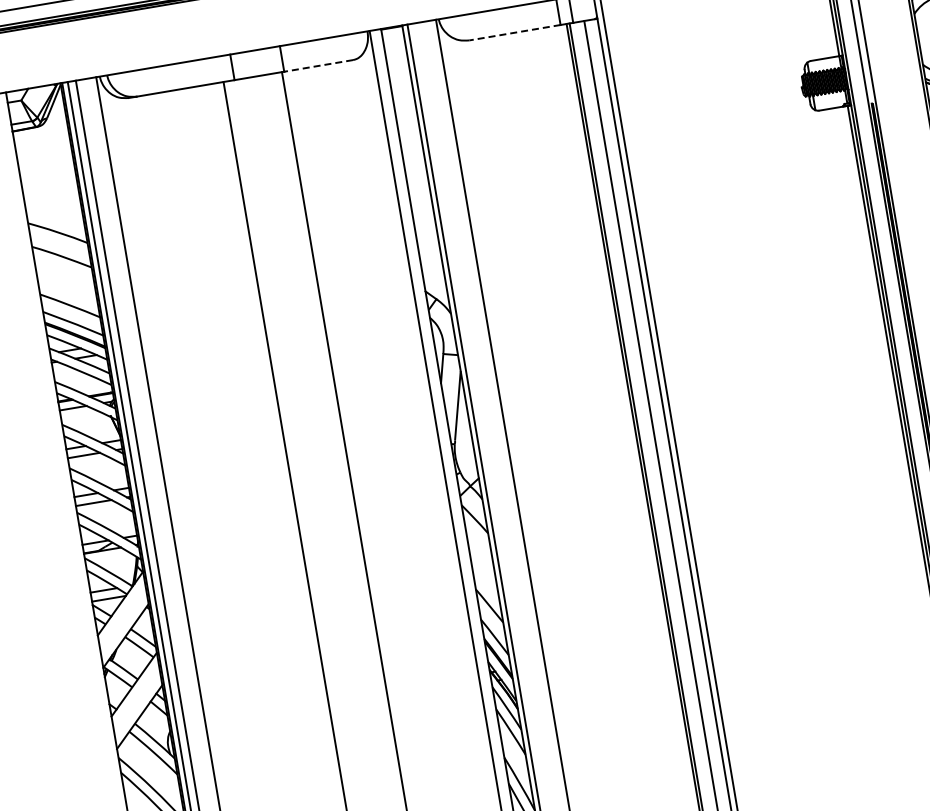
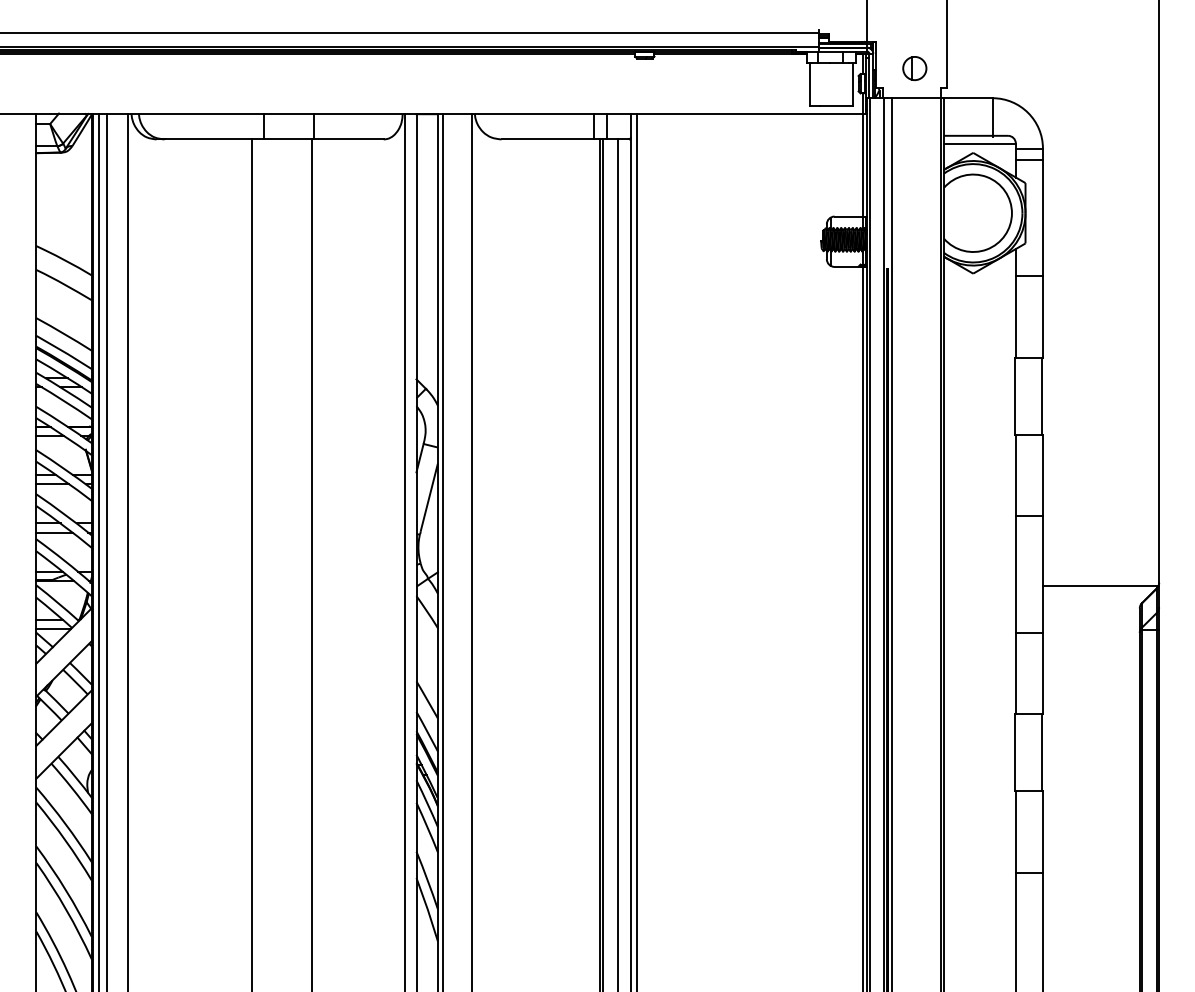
line: (514, 32) -> (547, 139), dashed -> solid
line: (318, 66) -> (348, 139), dashed -> solid

